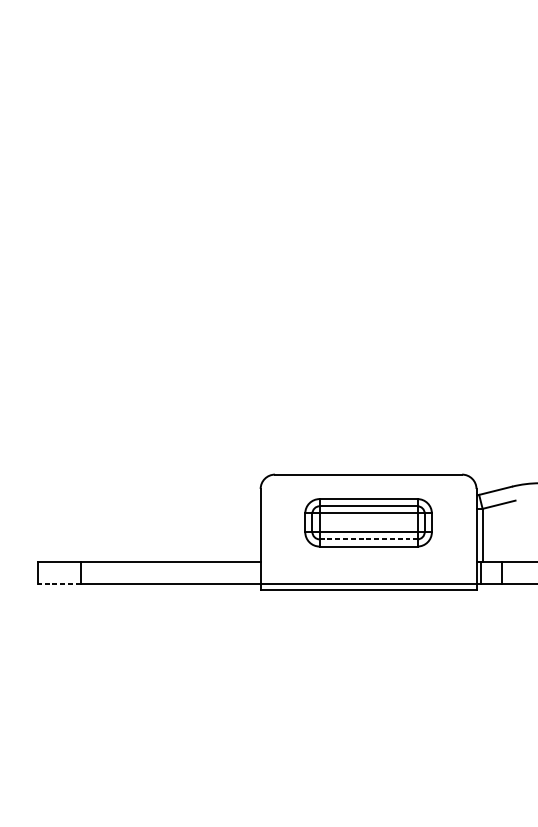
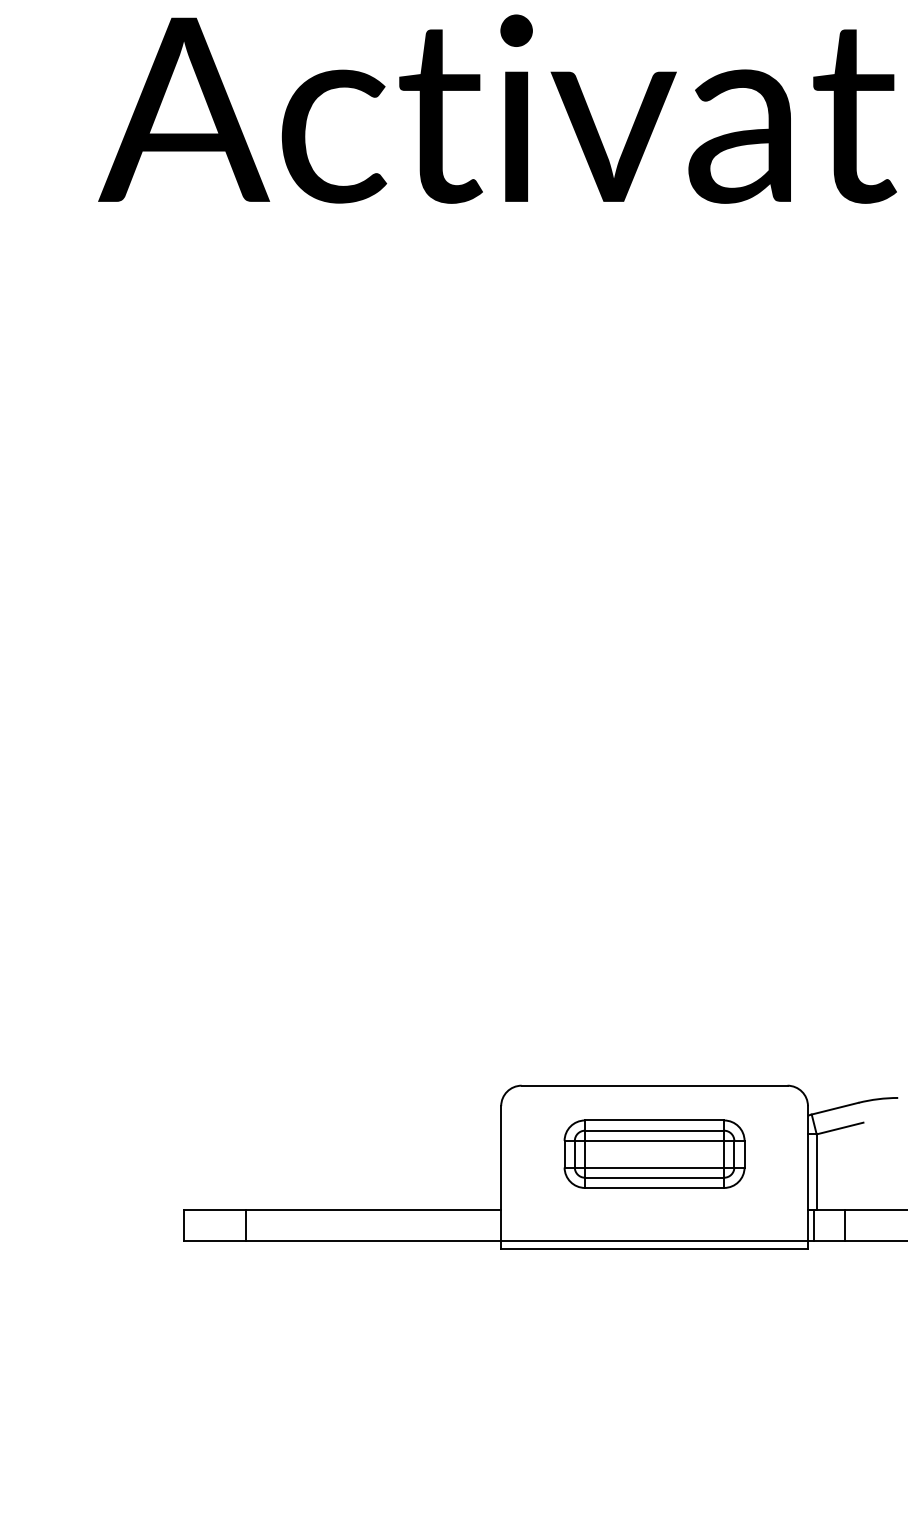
line: (368, 539) -> (654, 1177), dashed -> solid
line: (58, 584) -> (214, 1241), dashed -> solid

